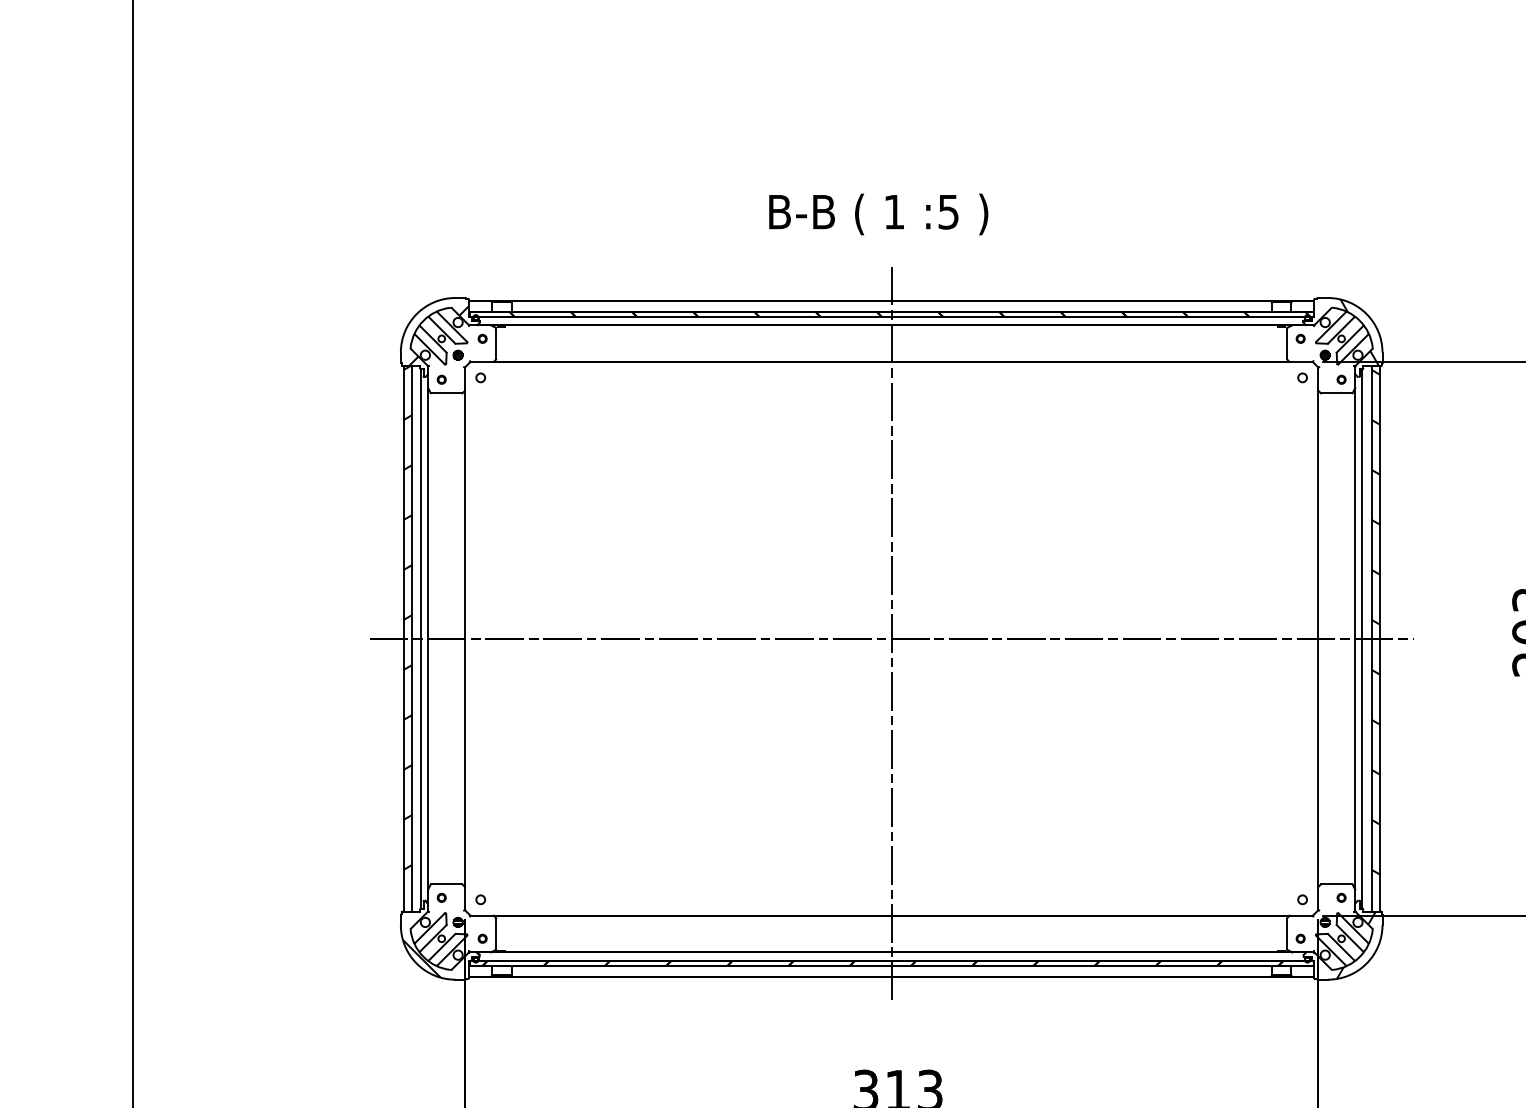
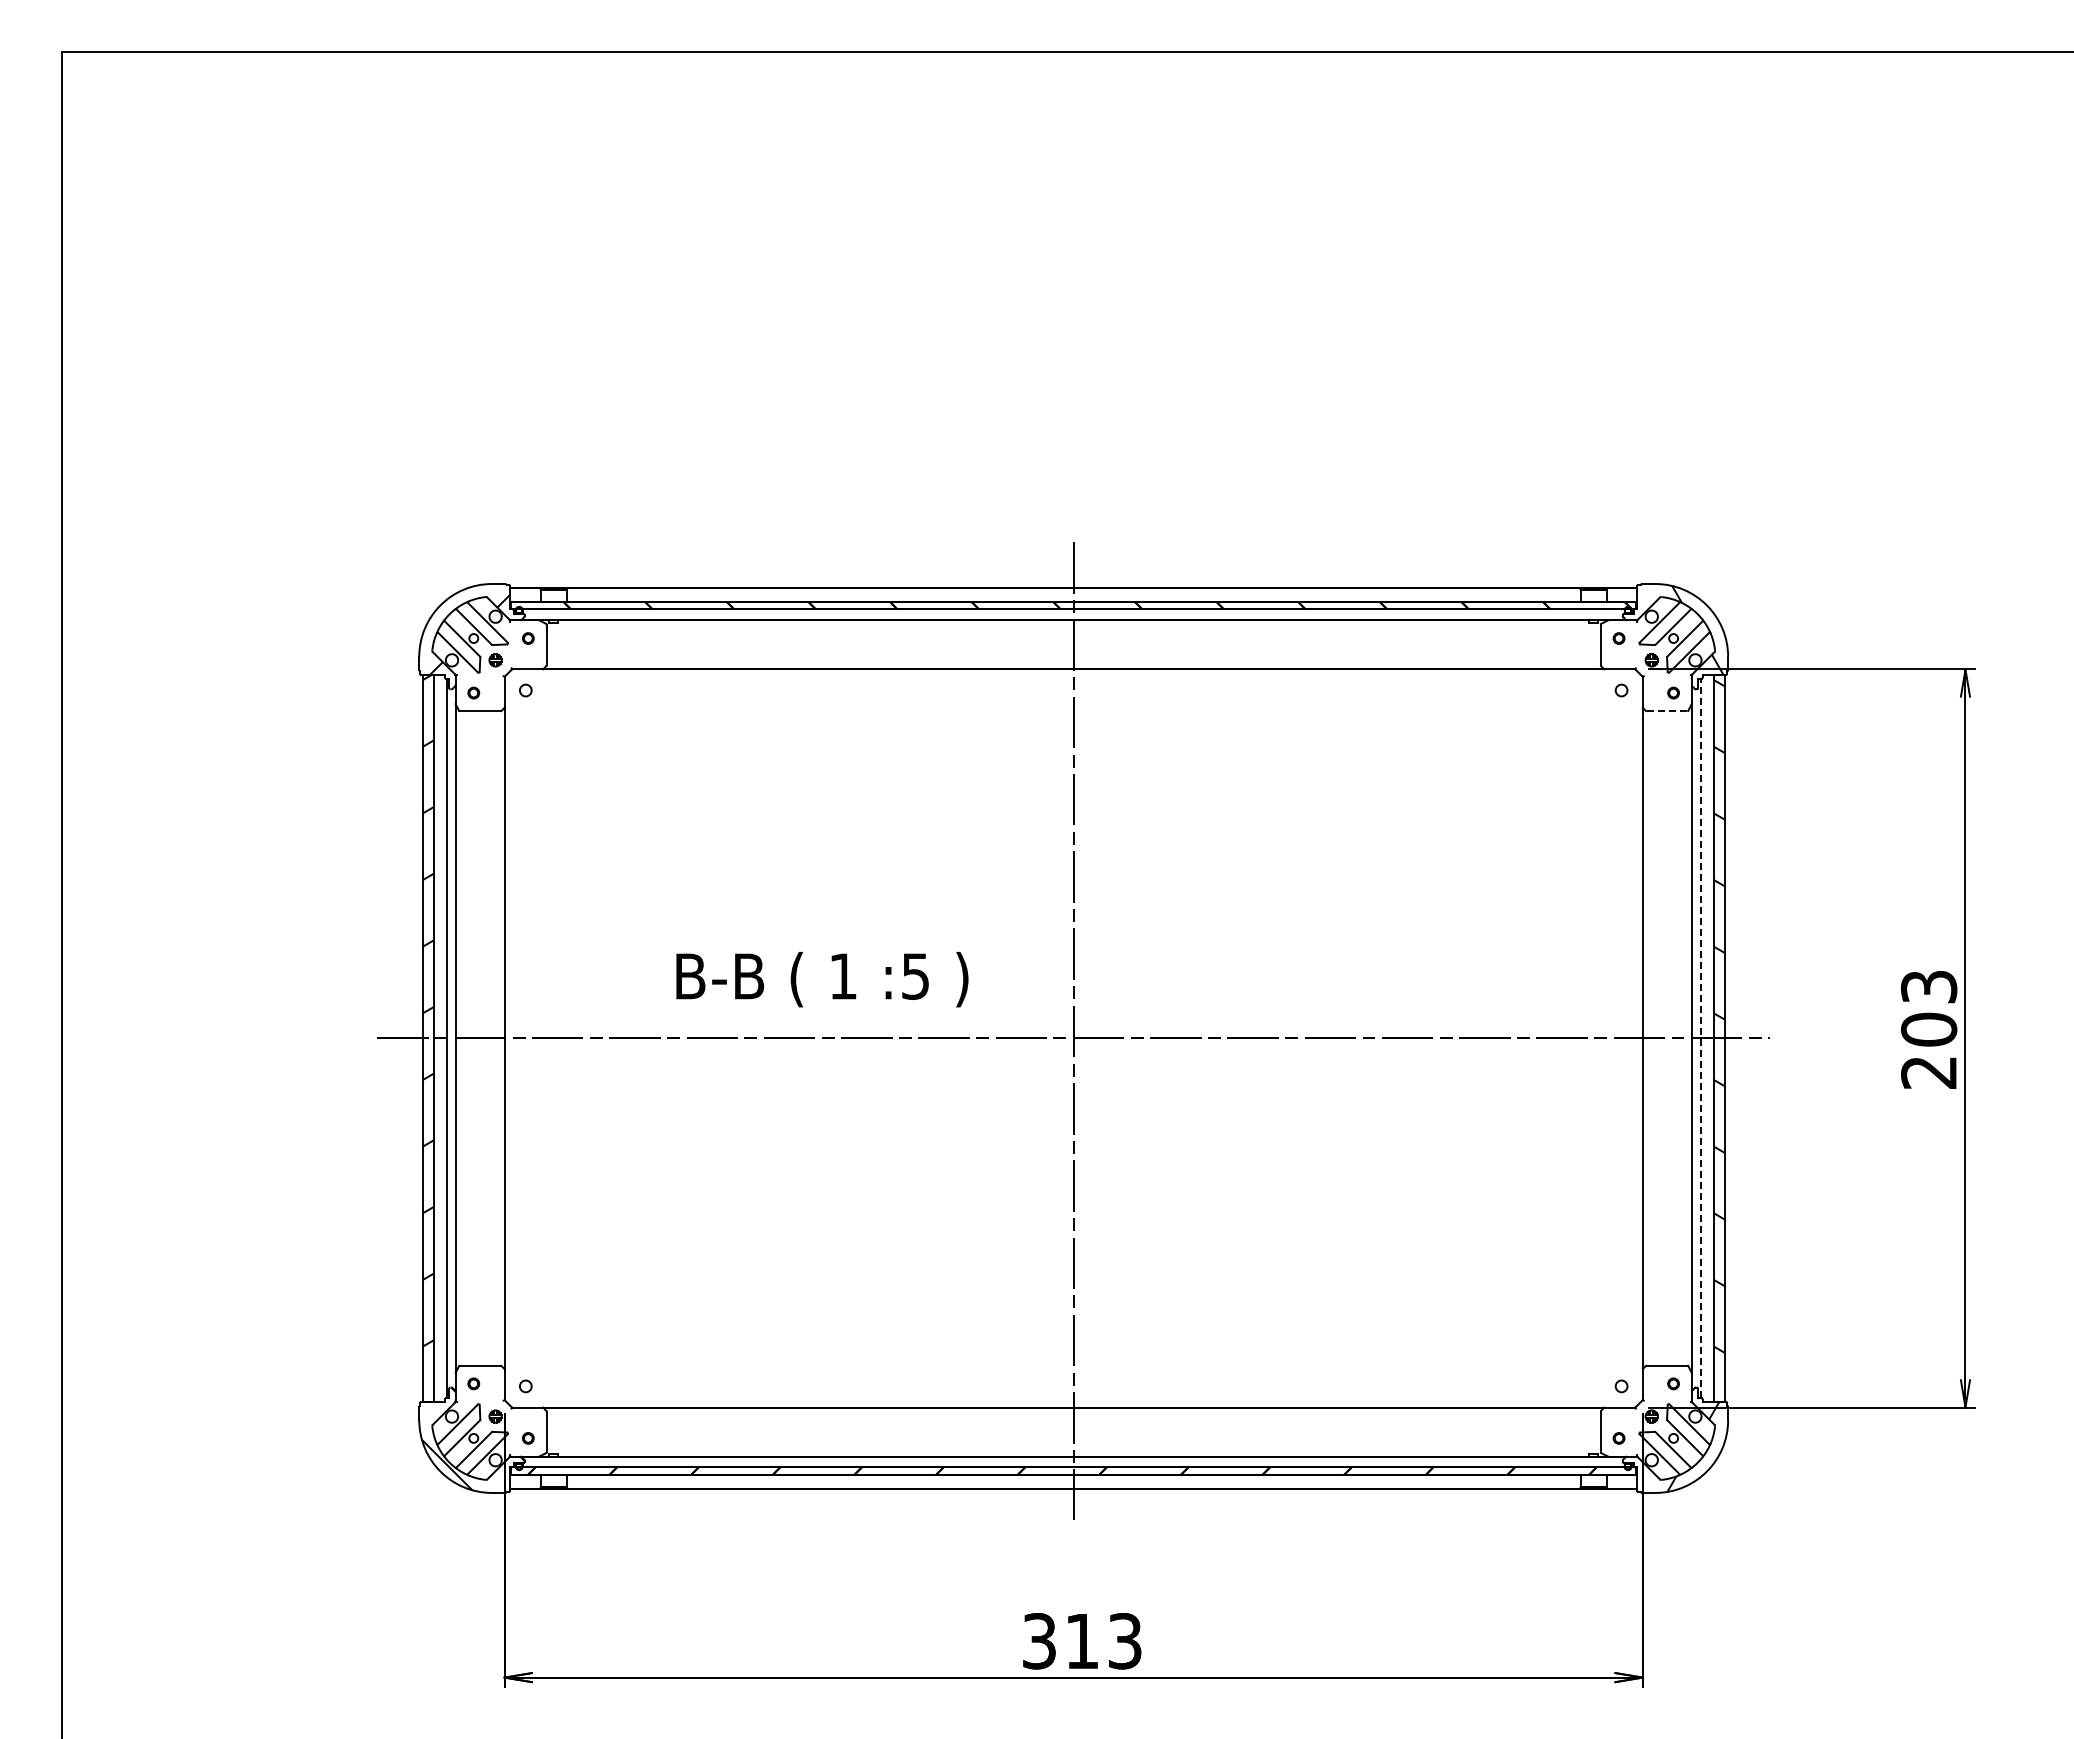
text: (878, 214) -> (822, 979), moved
line: (1337, 393) -> (1667, 711), solid -> dashed
line: (1361, 638) -> (1700, 1038), solid -> dashed

